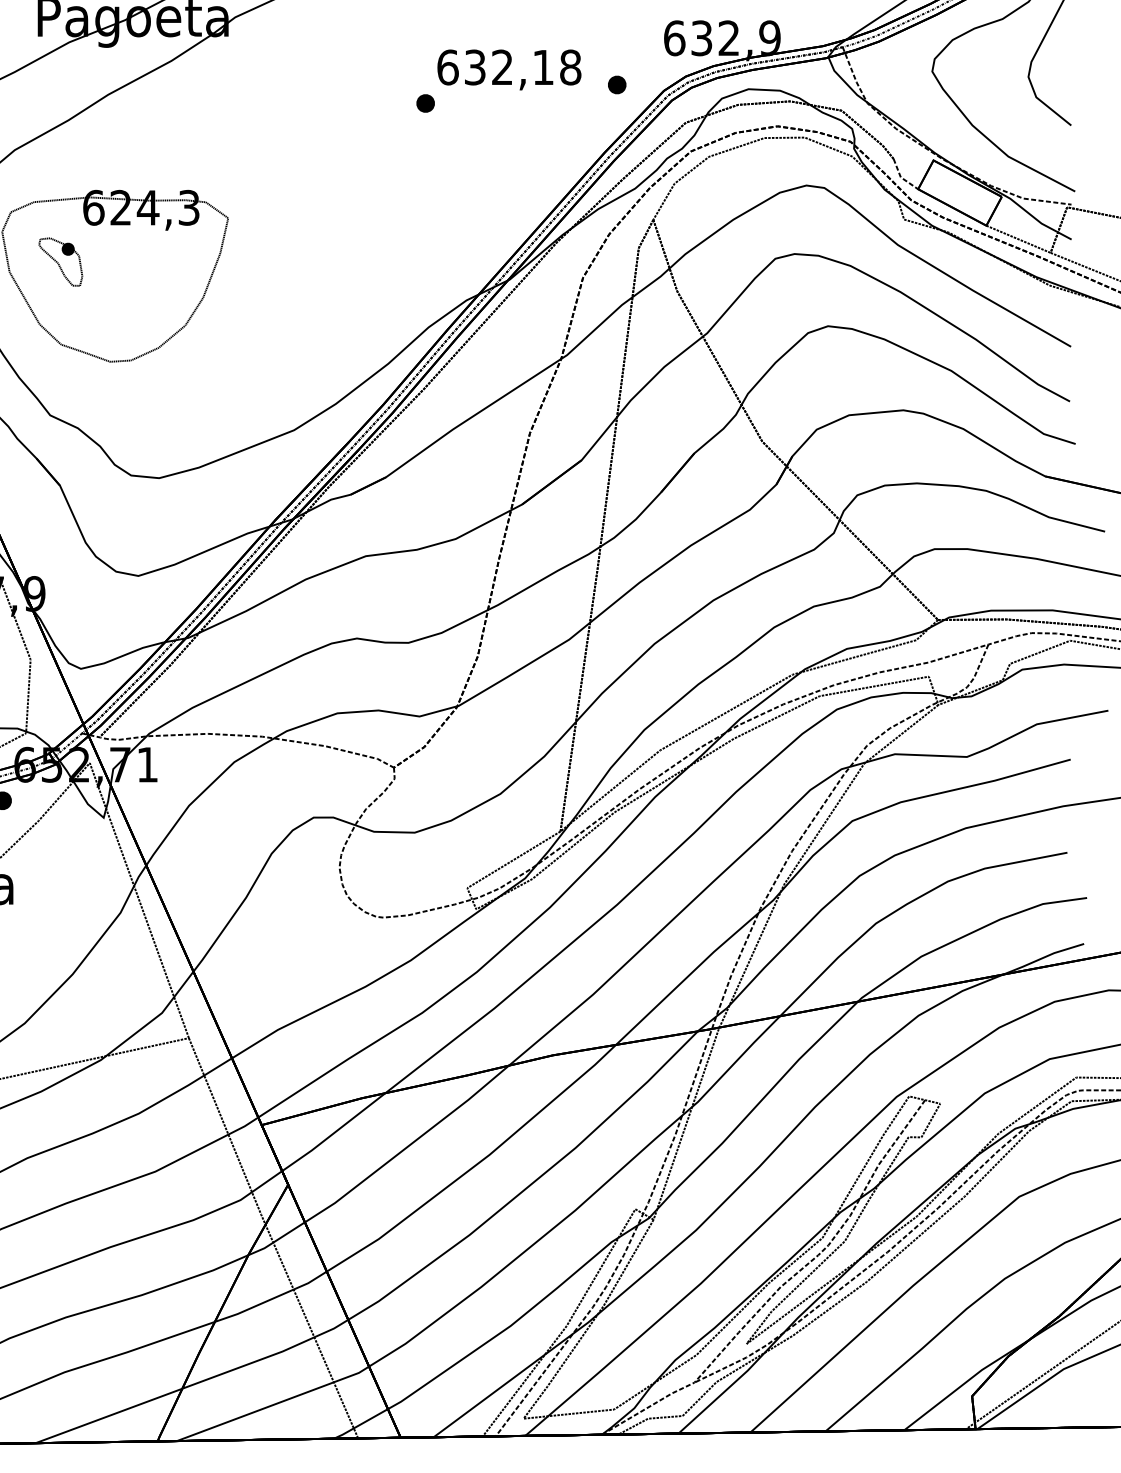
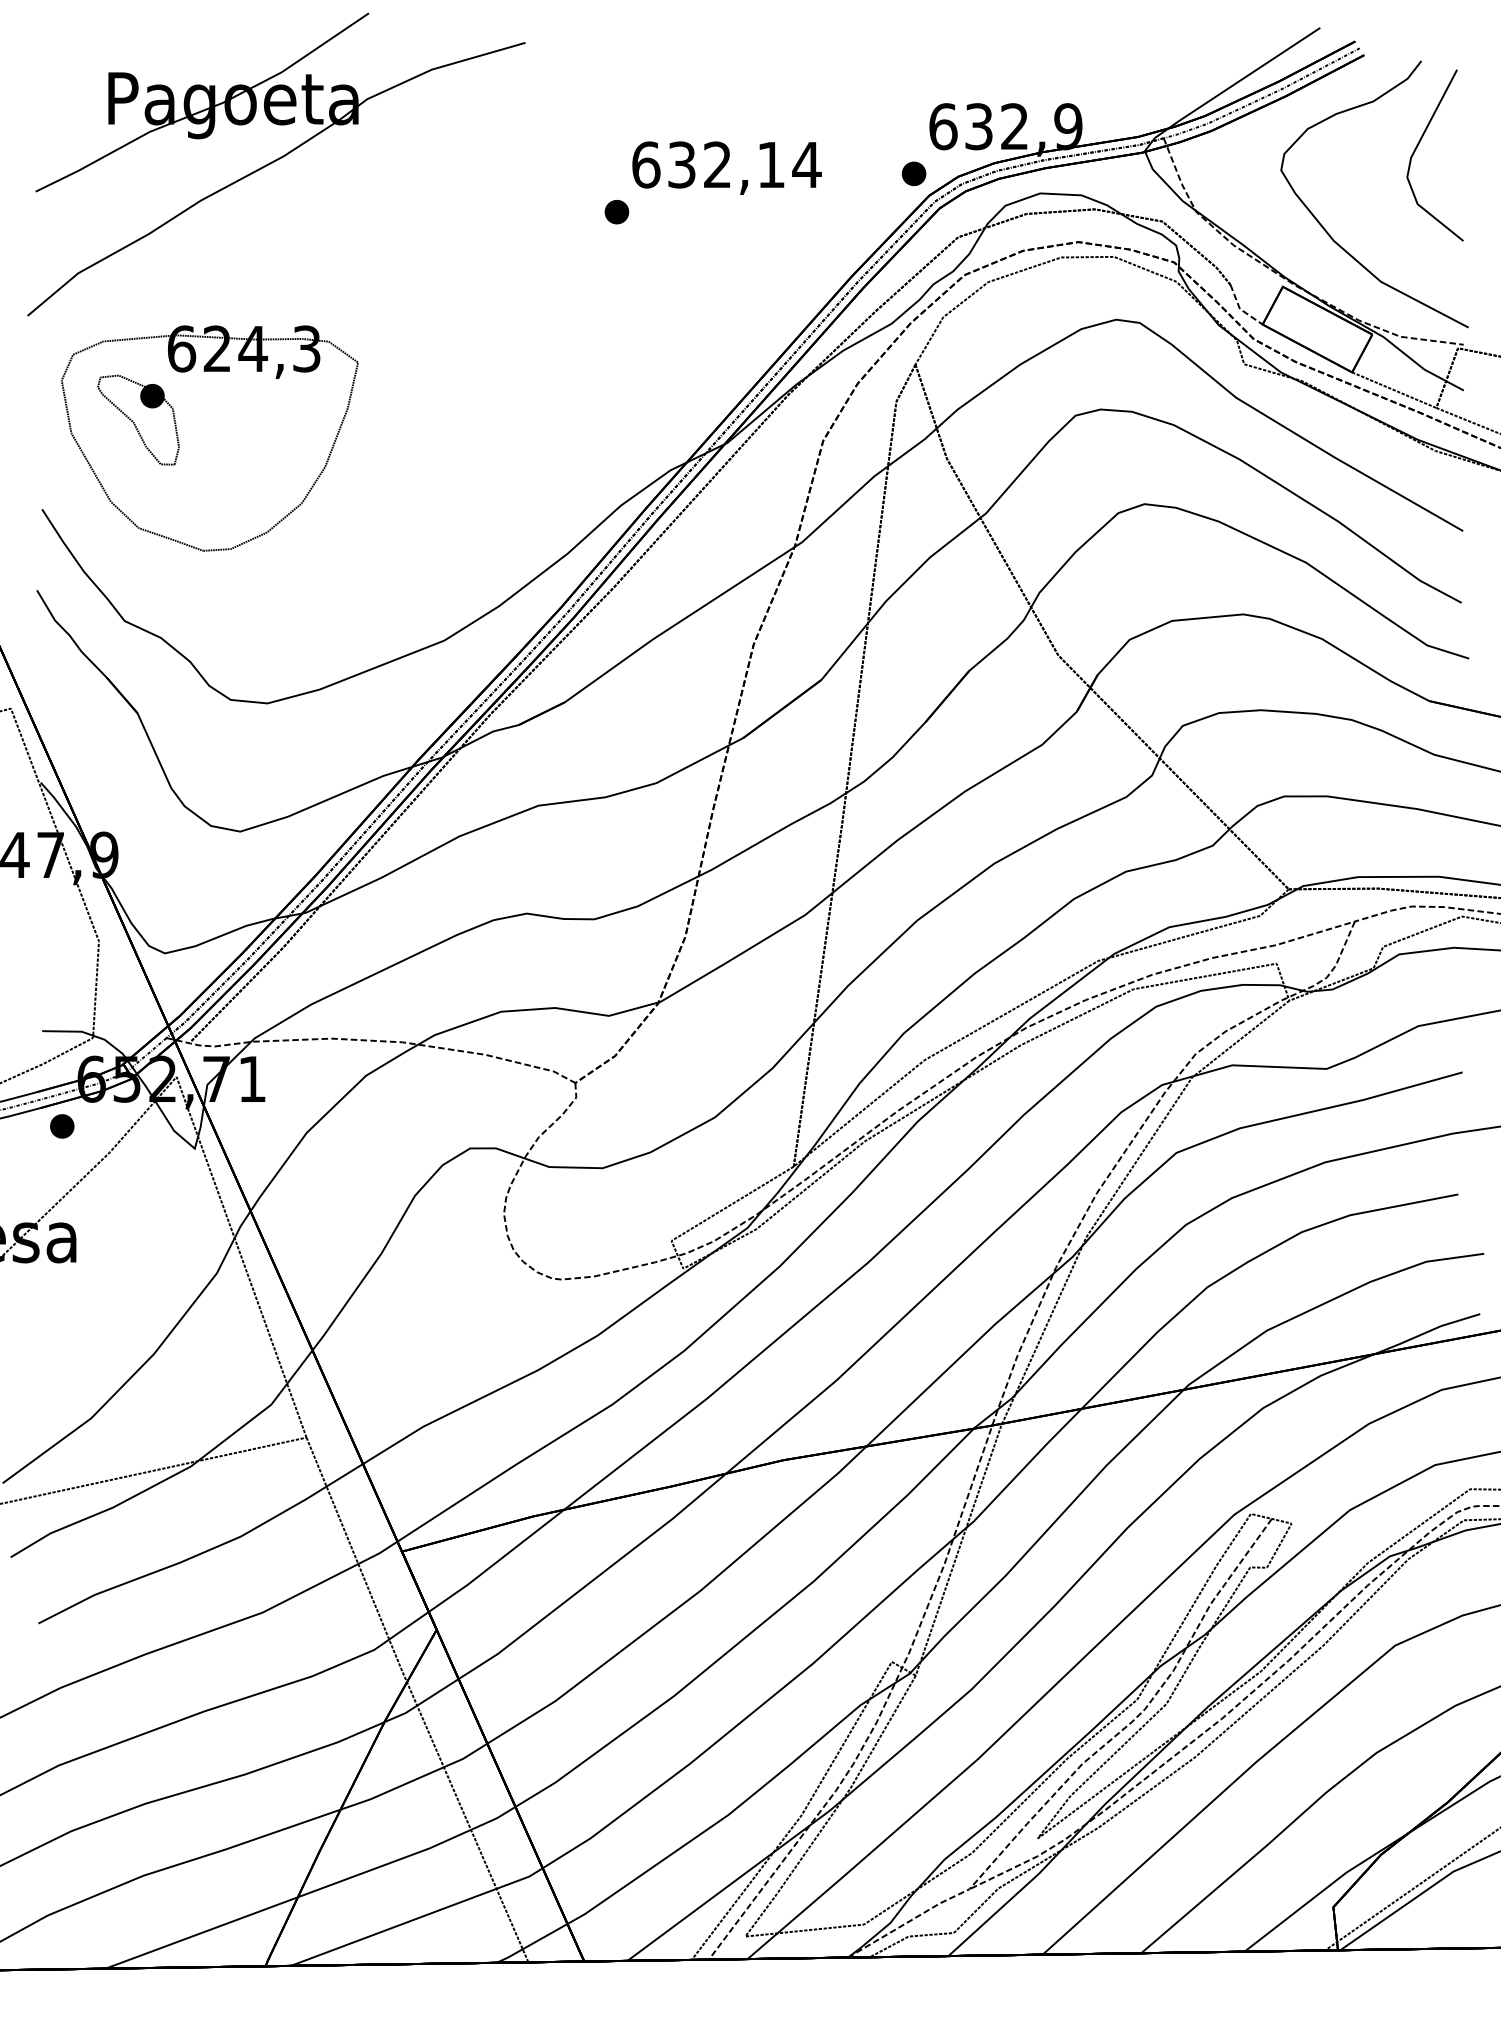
text: (570, 67) -> (806, 164), 632,18 -> 632,14
part: (616, 84) -> (913, 173), moved
part: (60, 261) -> (138, 419), size x1.43

